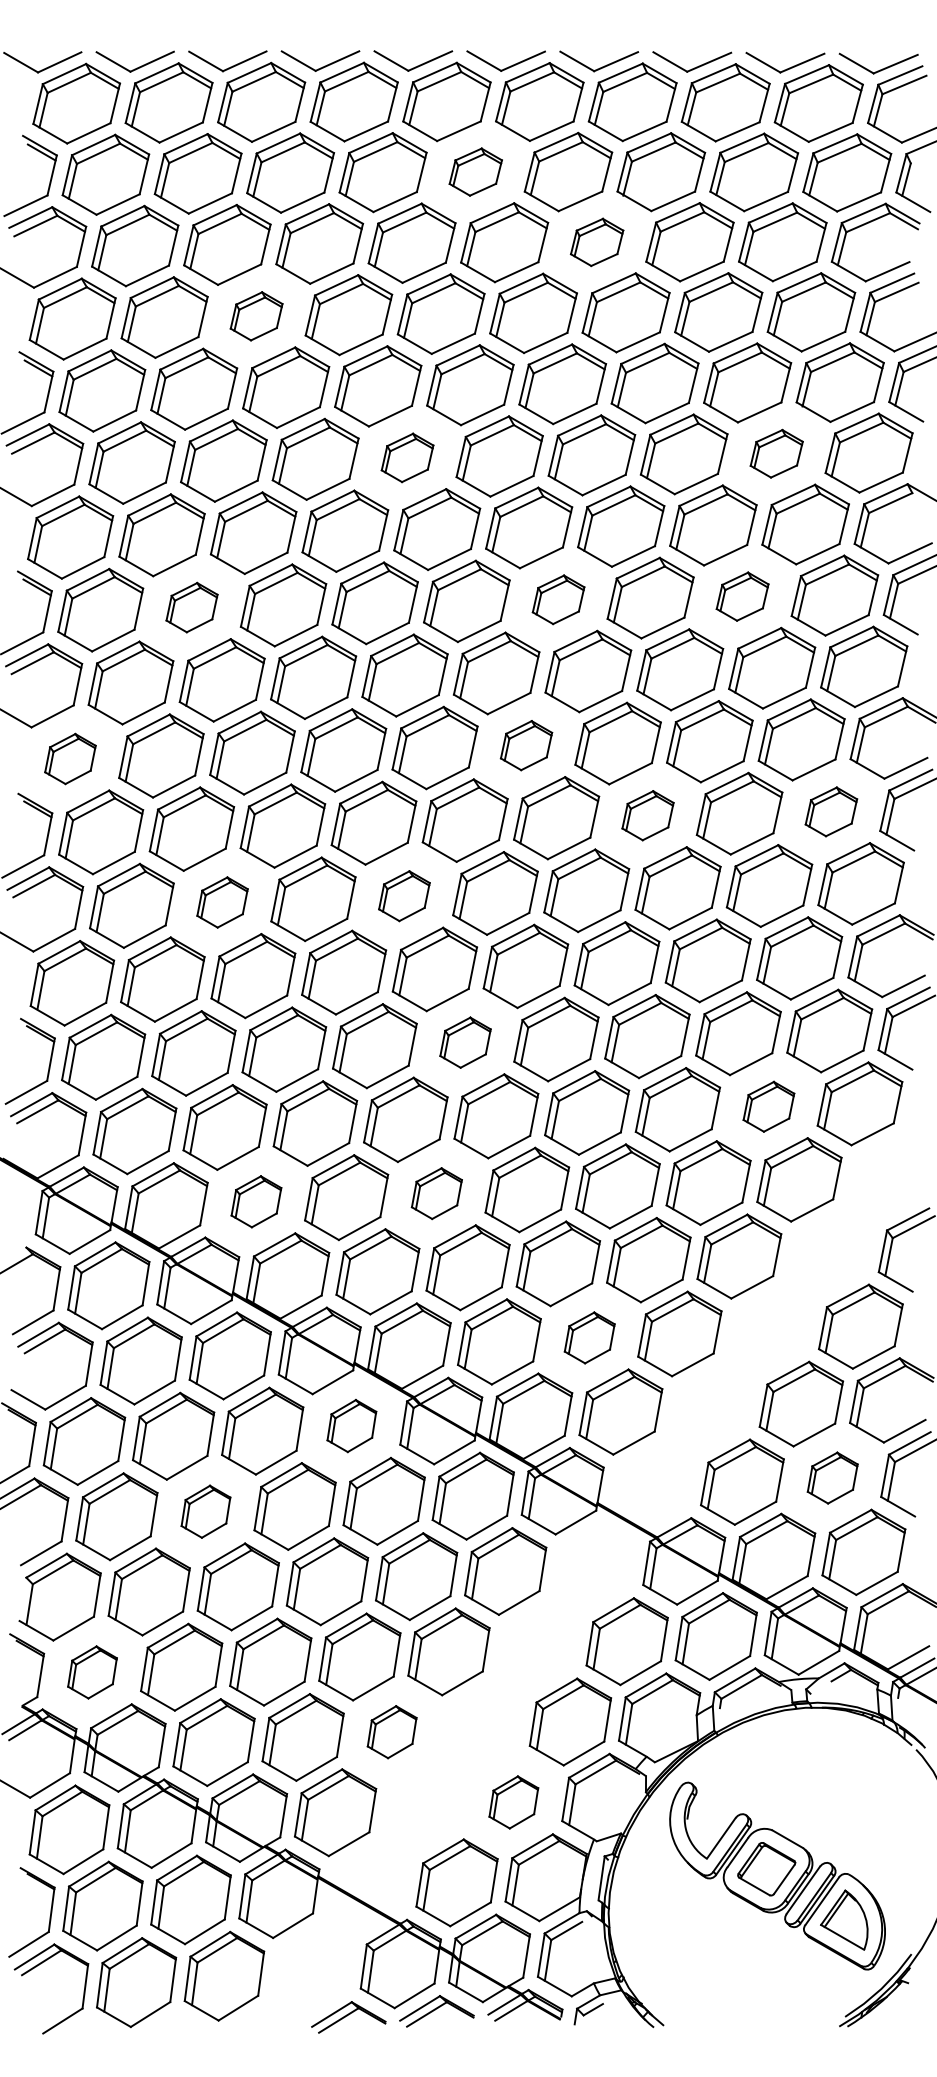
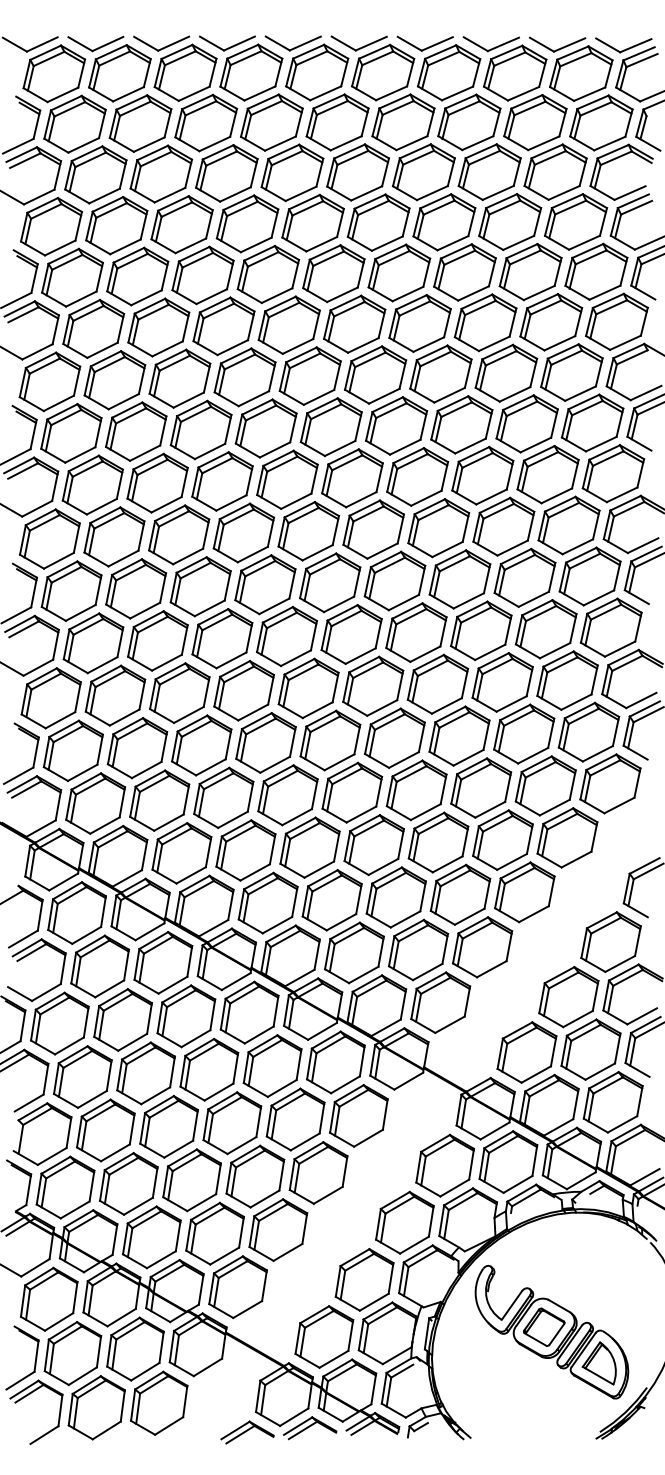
part: (475, 171) -> (337, 121), size x1.67
part: (596, 242) -> (423, 172), size x1.67
part: (256, 316) -> (181, 224), size x1.67
part: (776, 453) -> (551, 322), size x1.67
part: (407, 457) -> (289, 324), size x1.67
part: (742, 596) -> (527, 423), size x1.67
part: (558, 599) -> (396, 425), size x1.67
part: (191, 607) -> (135, 431), size x1.67
part: (526, 745) -> (373, 529), size x1.67
part: (70, 758) -> (49, 538), size x1.67
part: (831, 811) -> (590, 576), size x1.67
part: (647, 815) -> (459, 579), size x1.67
part: (404, 895) -> (287, 635), size x1.67
part: (222, 902) -> (157, 640), size x1.67
part: (465, 1042) -> (330, 740), size x1.67
part: (768, 1106) -> (545, 785), size x1.67
part: (436, 1193) -> (309, 847), size x1.67
part: (256, 1201) -> (181, 853), size x1.67
part: (589, 1337) -> (418, 949), size x1.67
part: (351, 1425) -> (249, 1012), size x1.67
part: (832, 1477) -> (590, 1049), size x1.67
part: (205, 1511) -> (145, 1073), size x1.67
part: (92, 1672) -> (65, 1187), size x1.67
part: (391, 1731) -> (277, 1229), size x1.67
part: (513, 1802) -> (364, 1279), size x1.67

